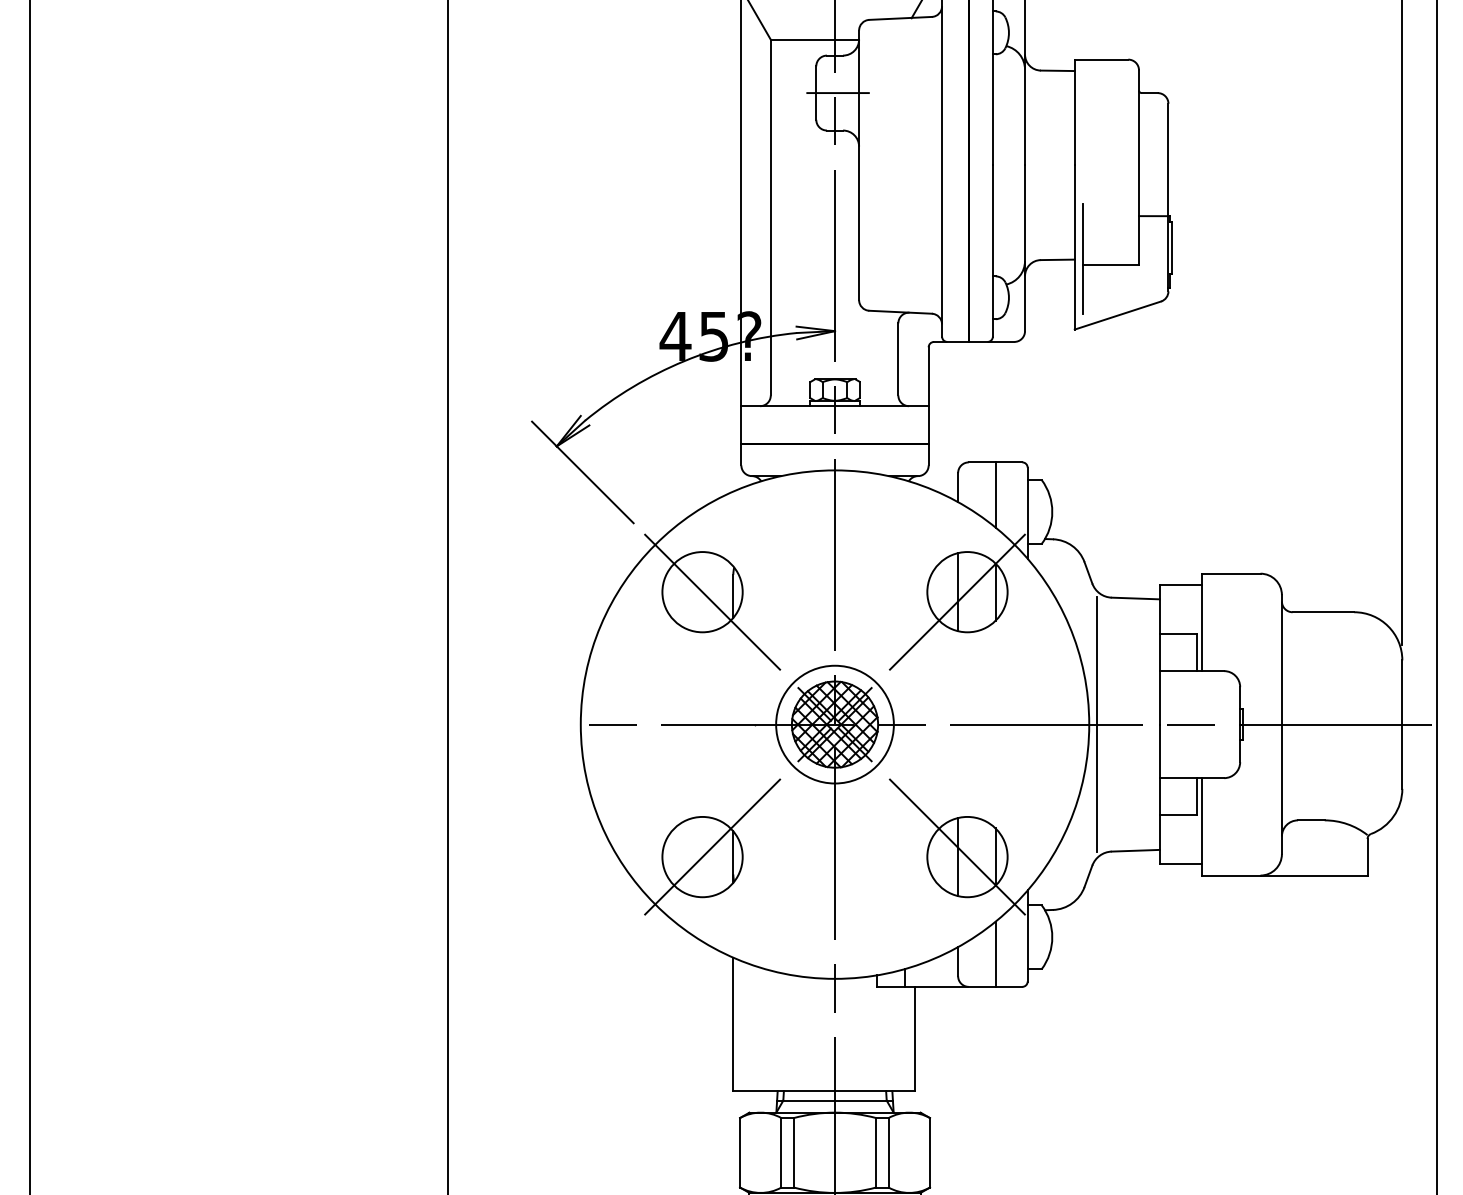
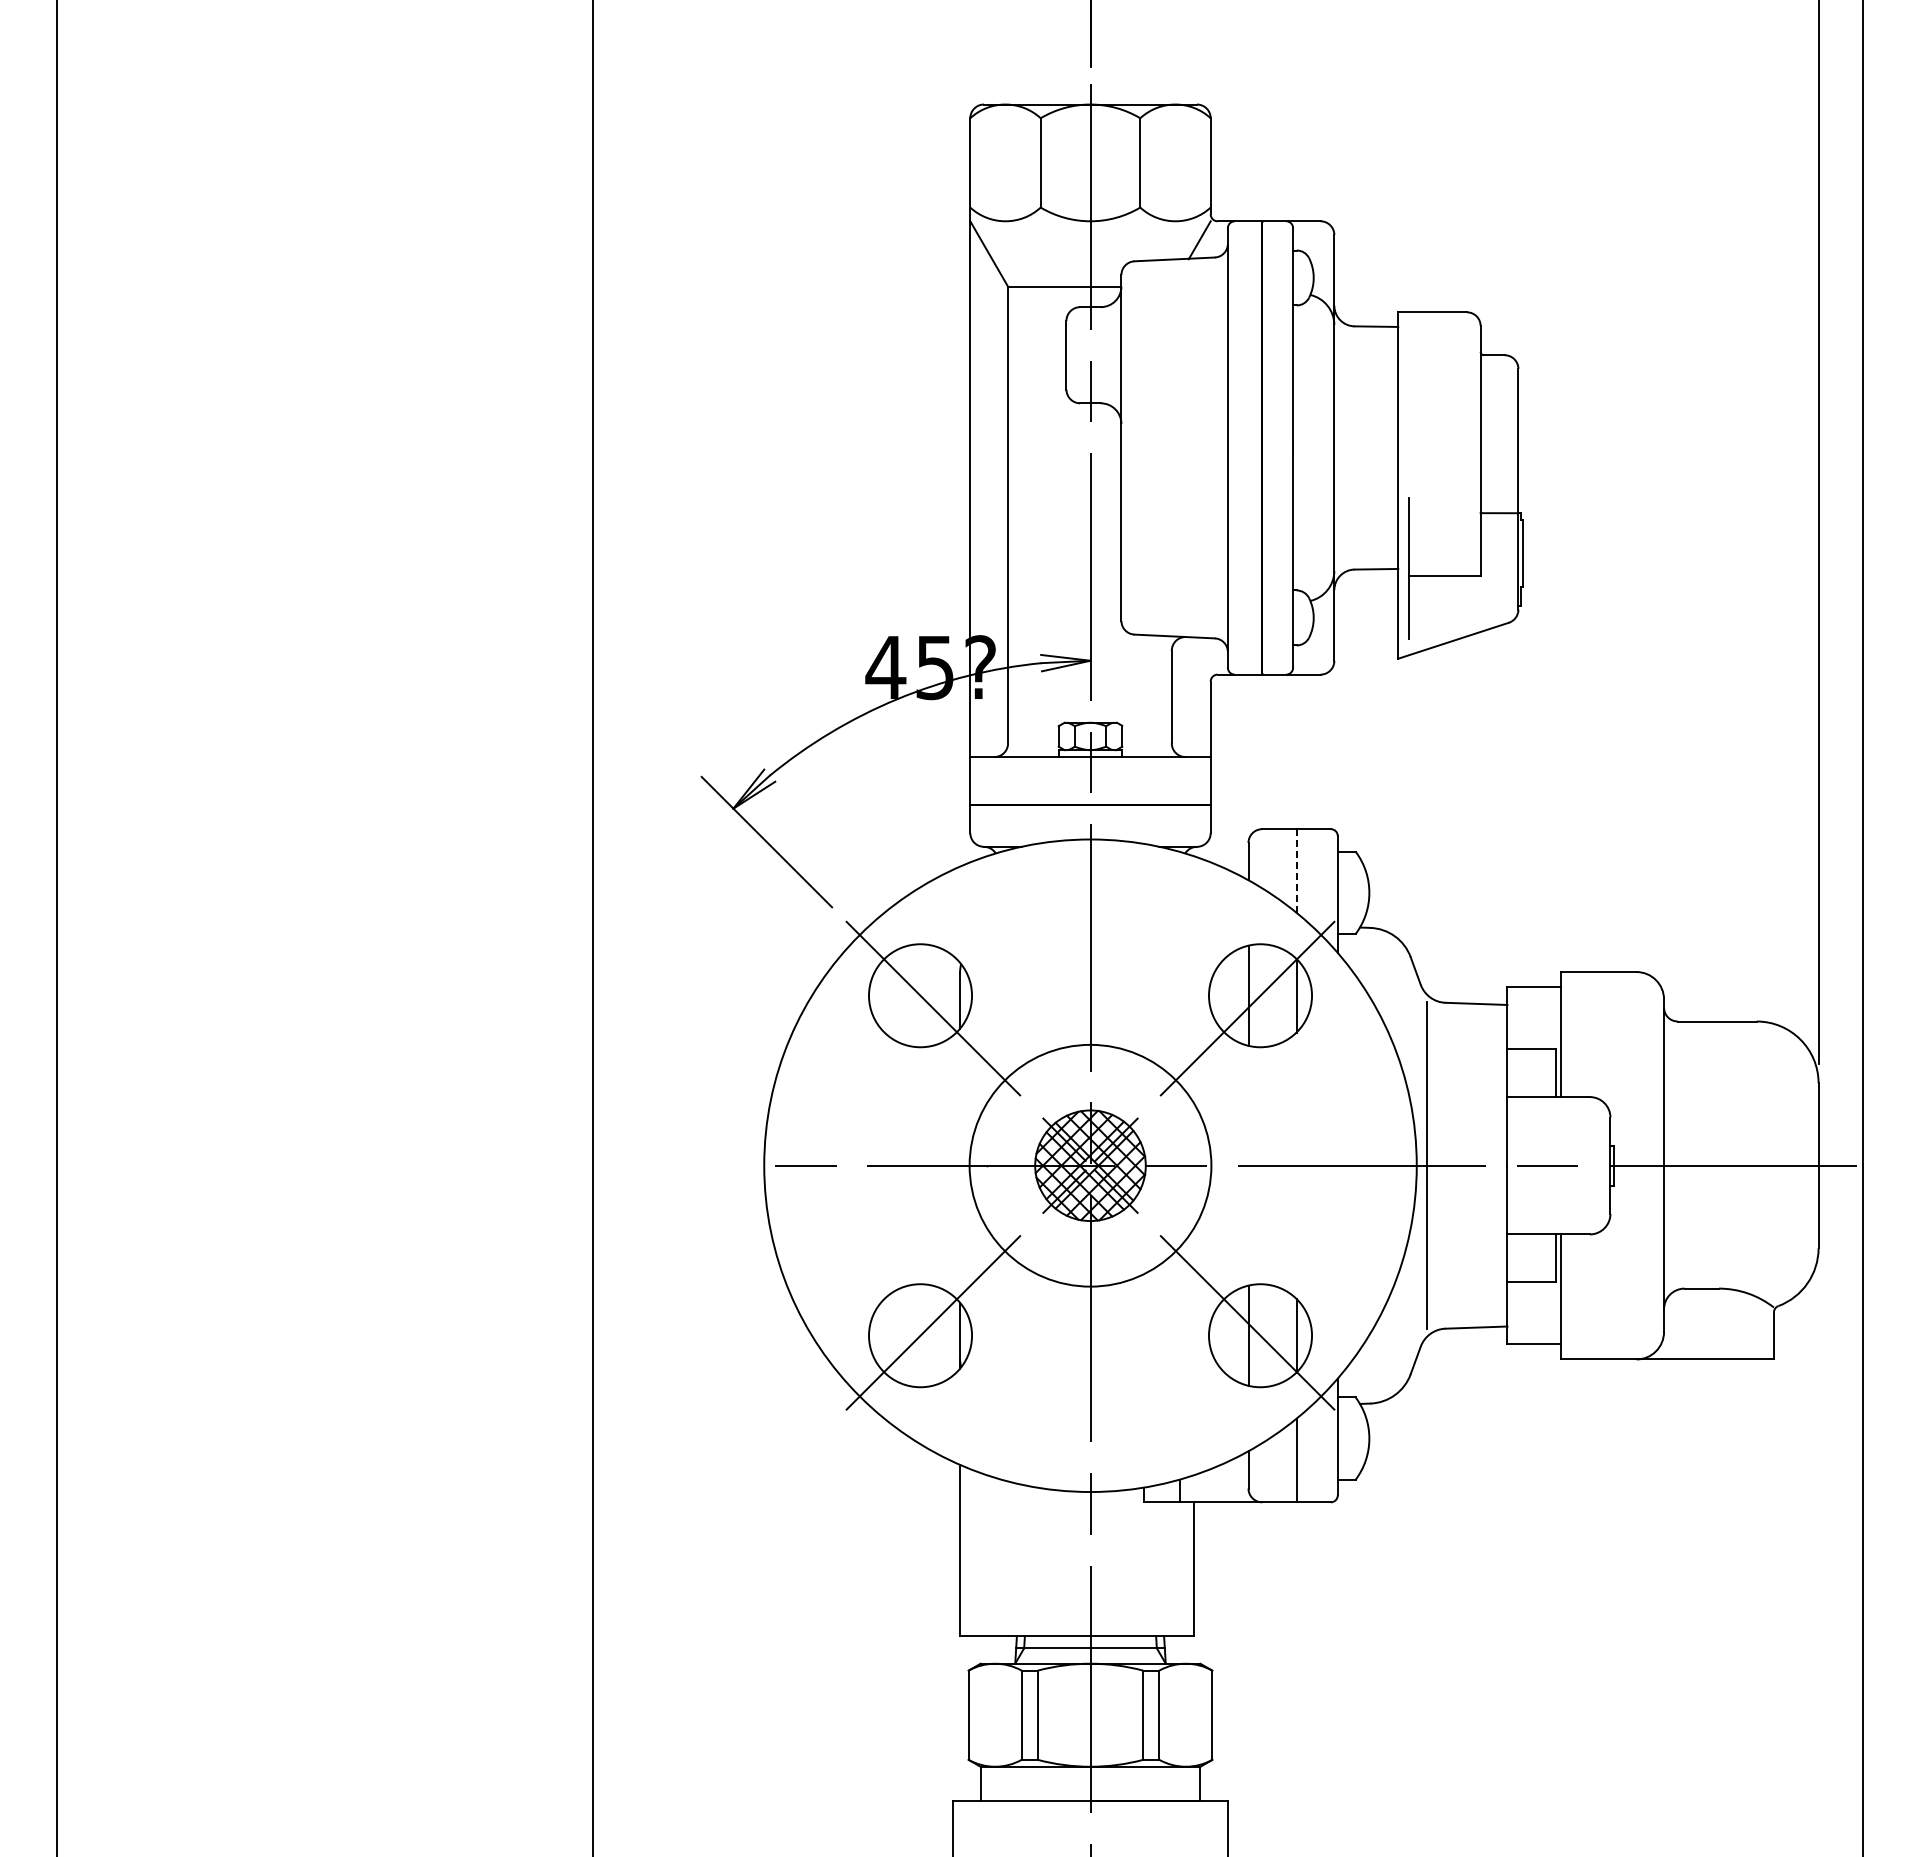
line: (838, 93) -> (1094, 355), removed
line: (995, 494) -> (1296, 870), solid -> dashed
circle: (835, 724) -> (1090, 1165), size x1.6

